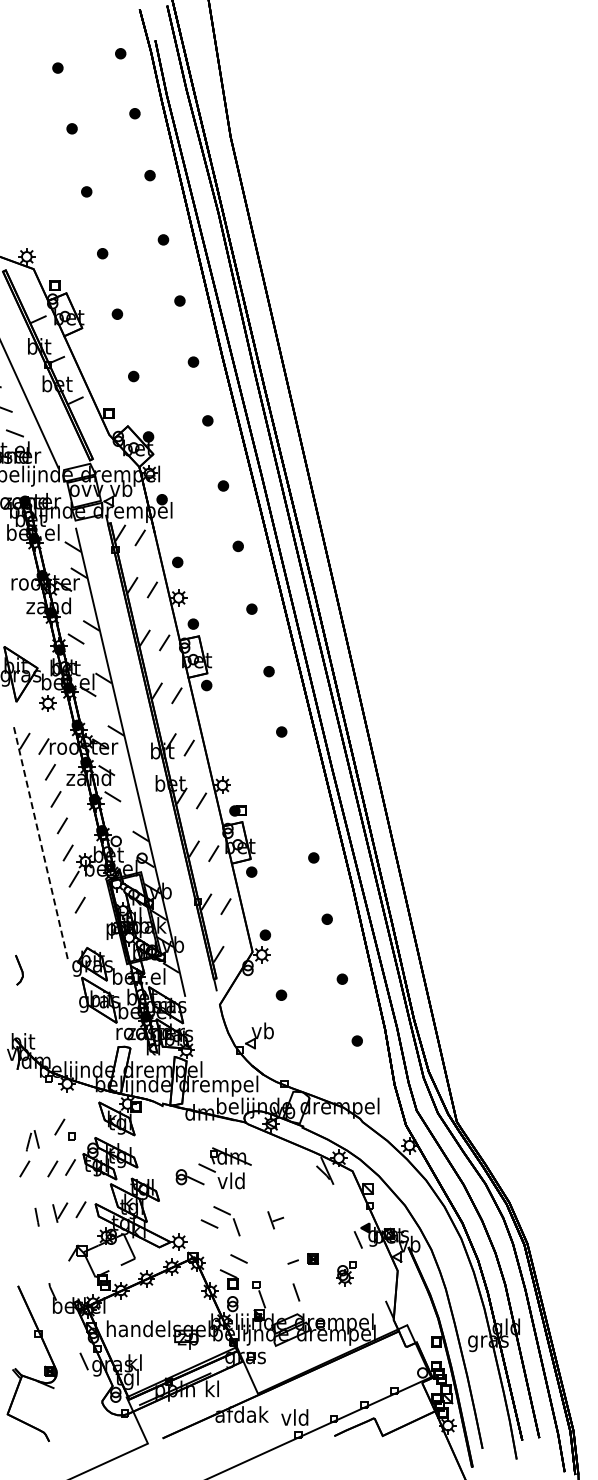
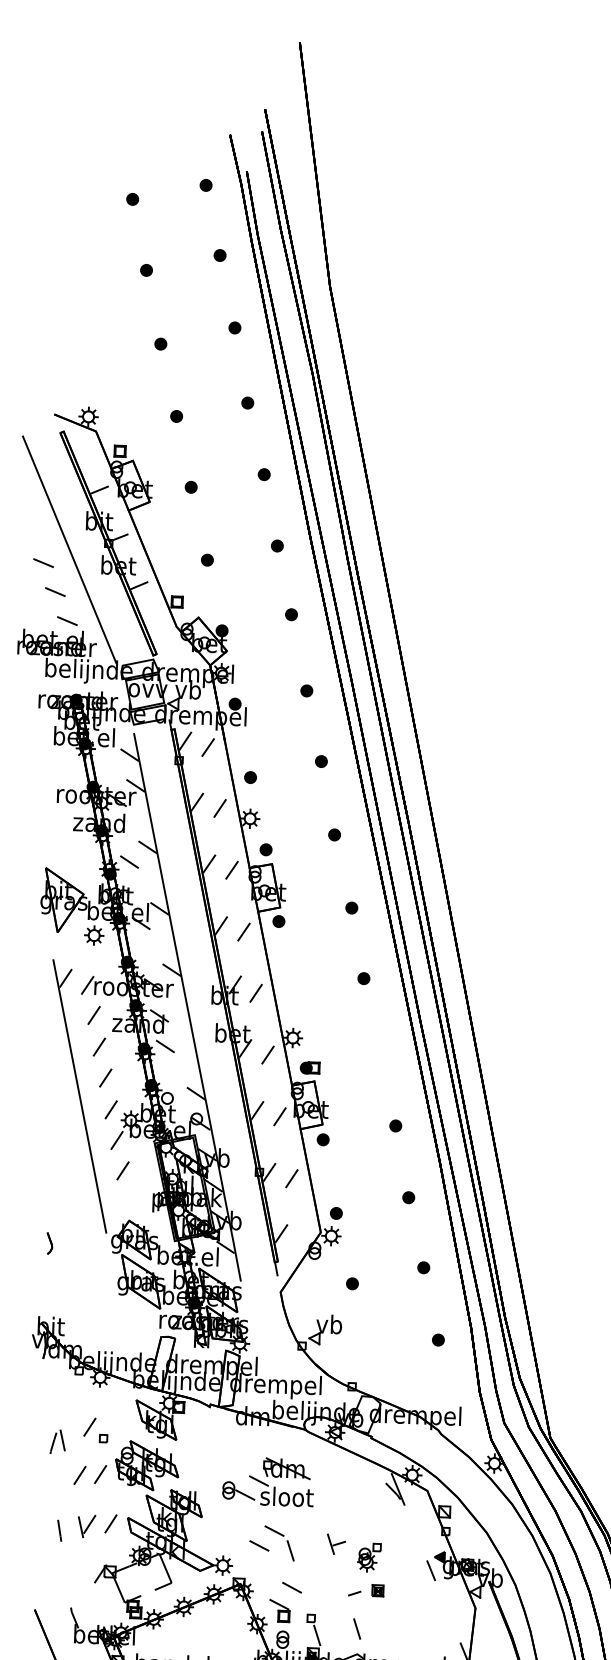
line: (40, 842) -> (79, 1096), dashed -> solid
part: (19, 969) -> (49, 1242), size x0.62
line: (24, 1168) -> (47, 1473), removed
text: (231, 1180) -> (286, 1496), vld -> sloot
part: (346, 1273) -> (369, 1557), moved

